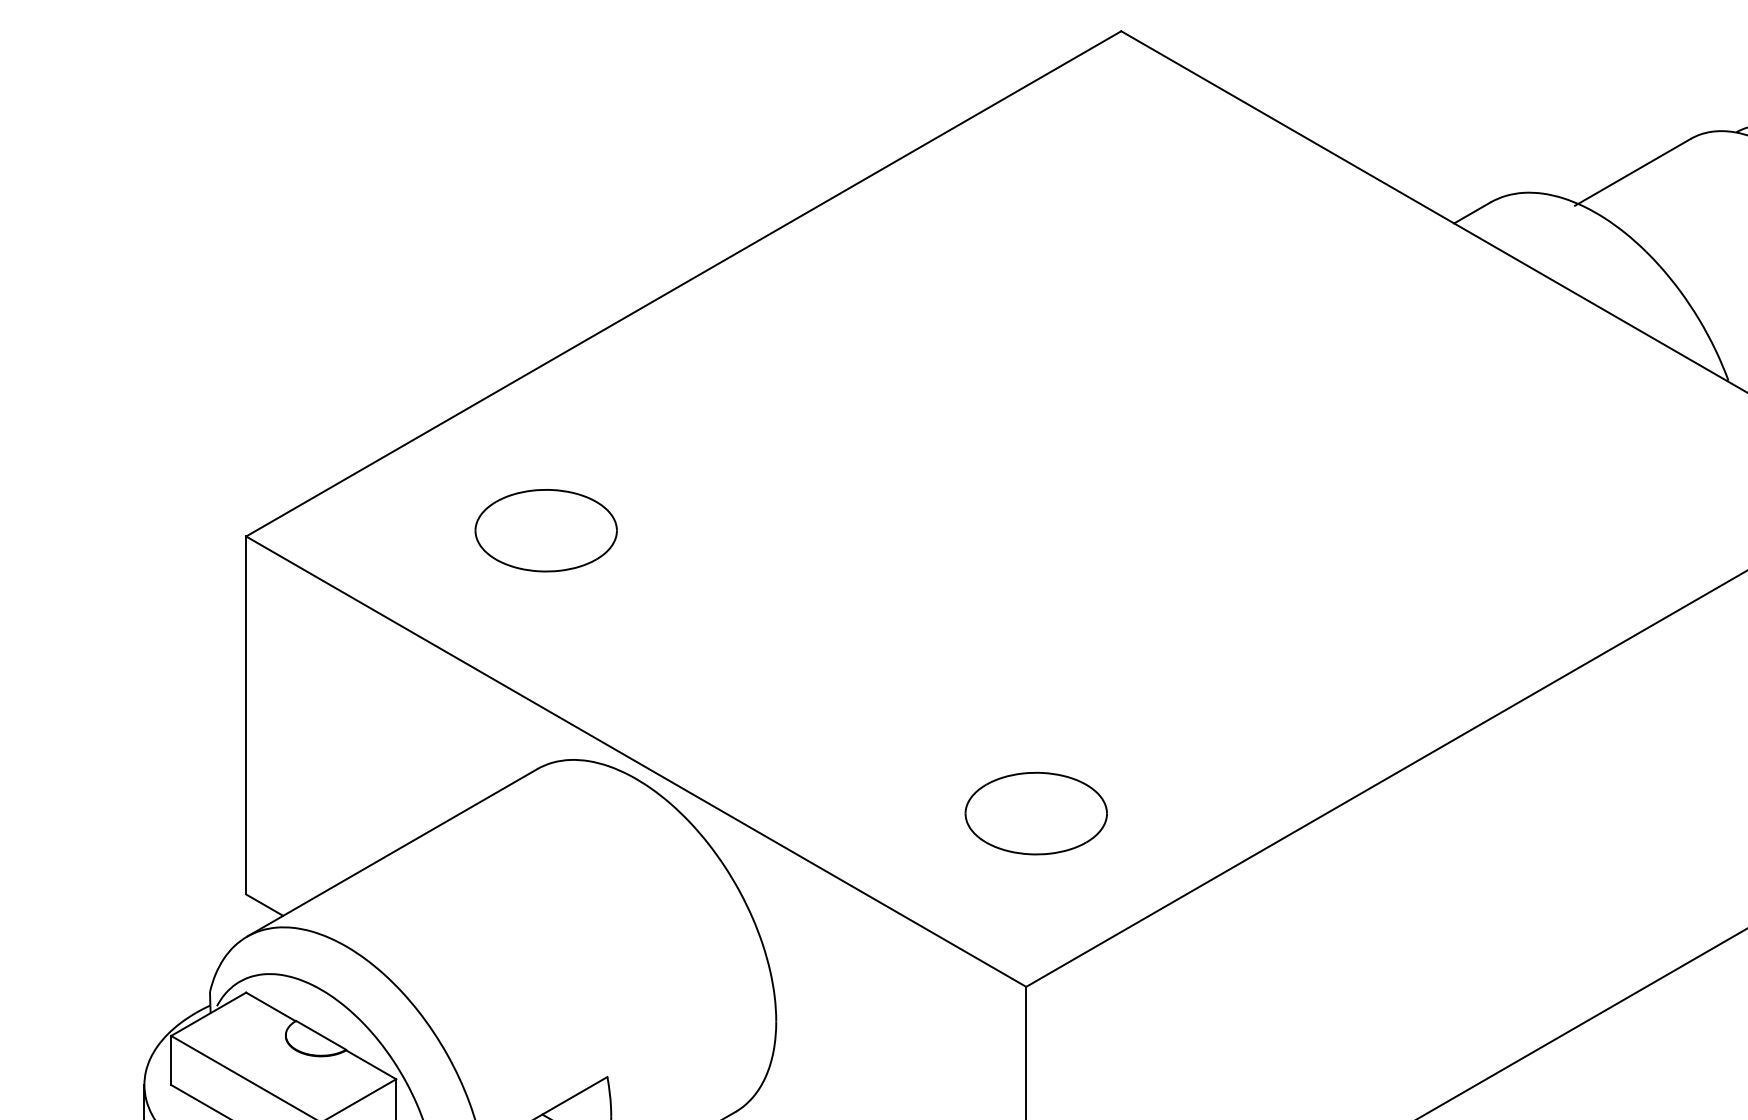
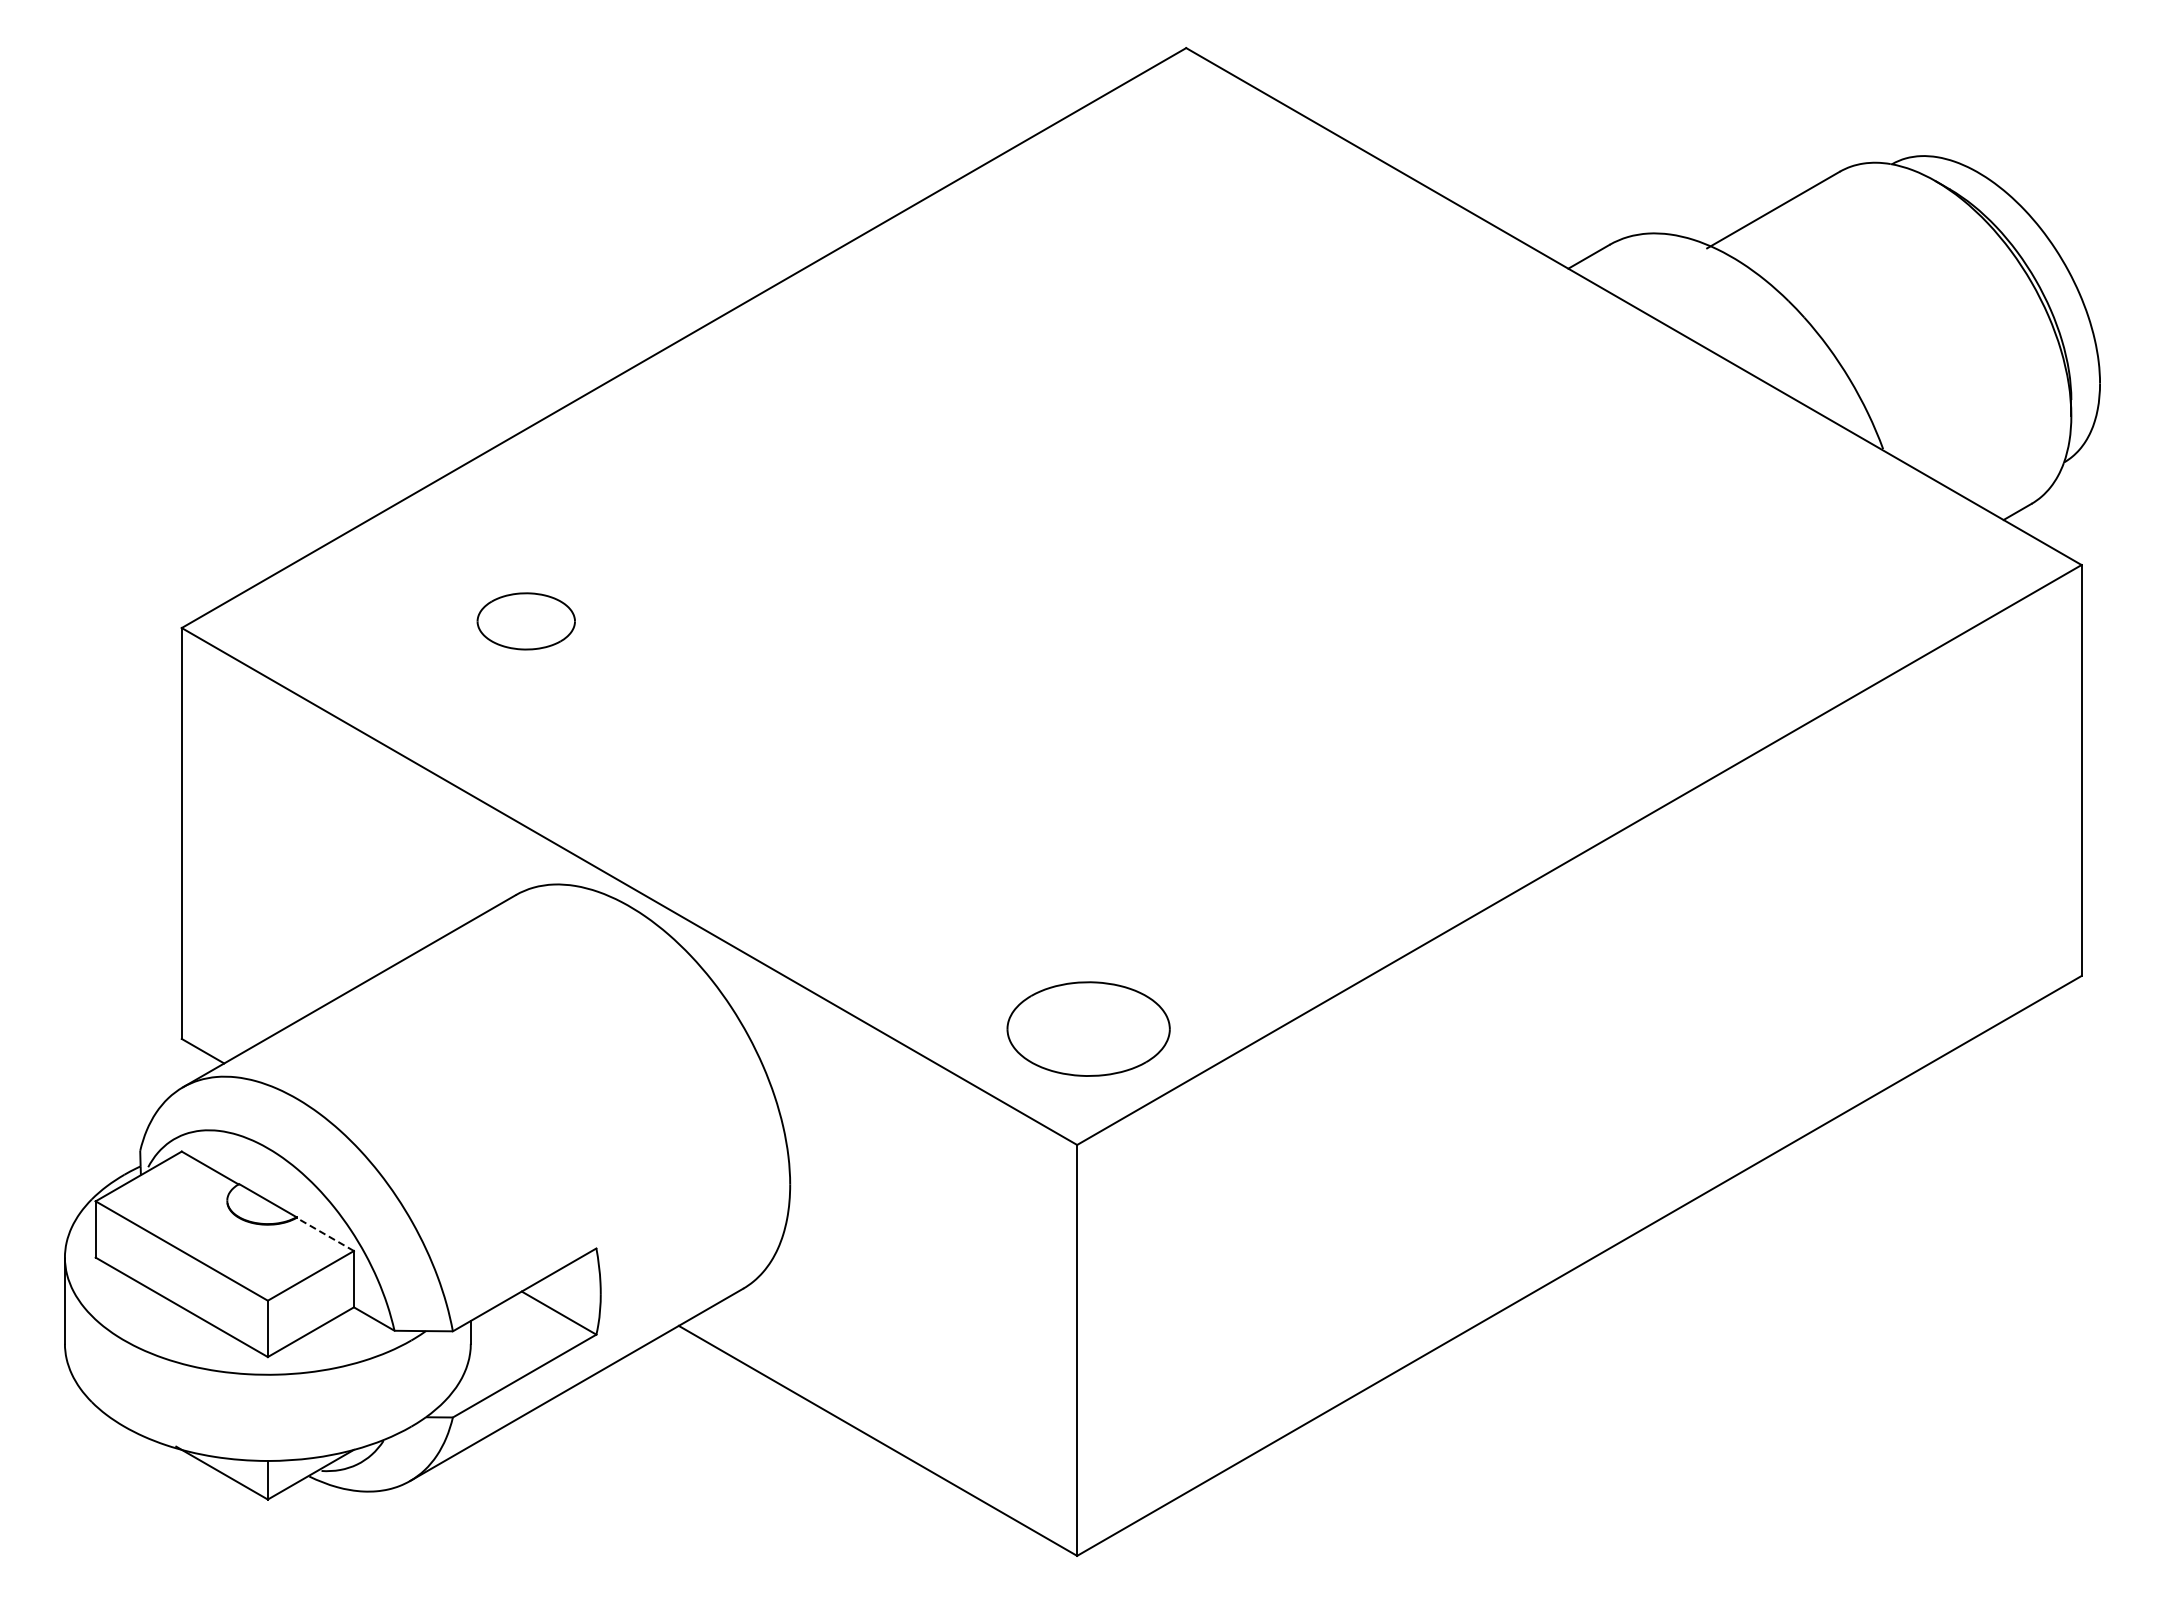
part: (546, 530) -> (526, 621), size x0.6
part: (1036, 813) -> (1088, 1028), moved
line: (370, 1064) -> (324, 1234), solid -> dashed

